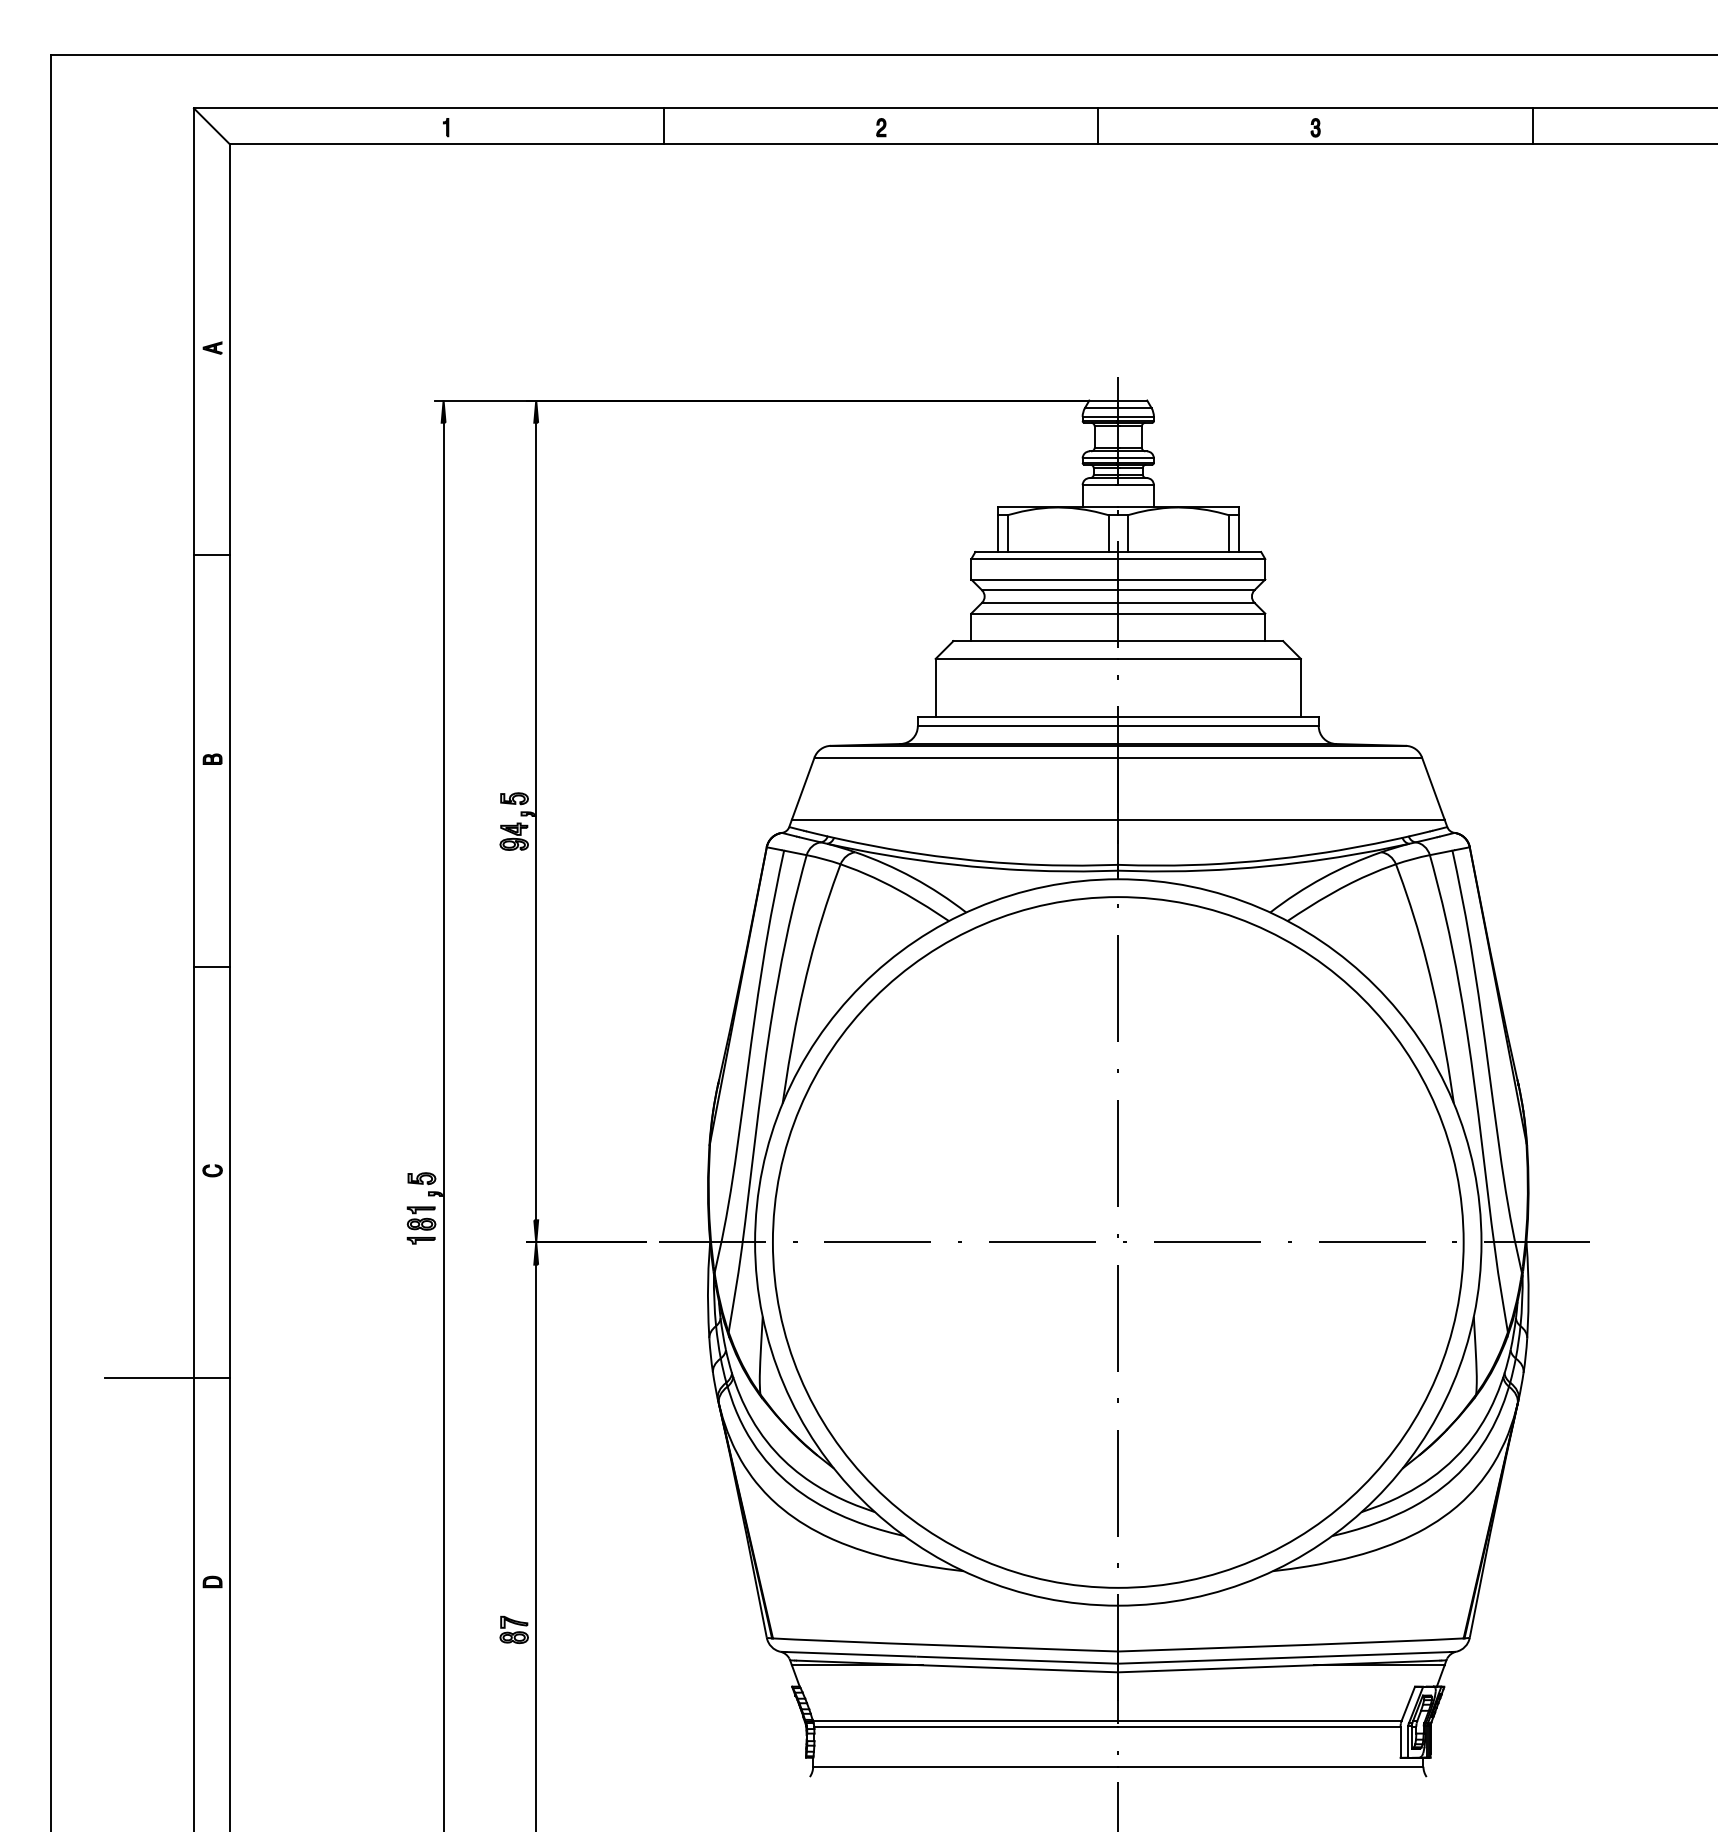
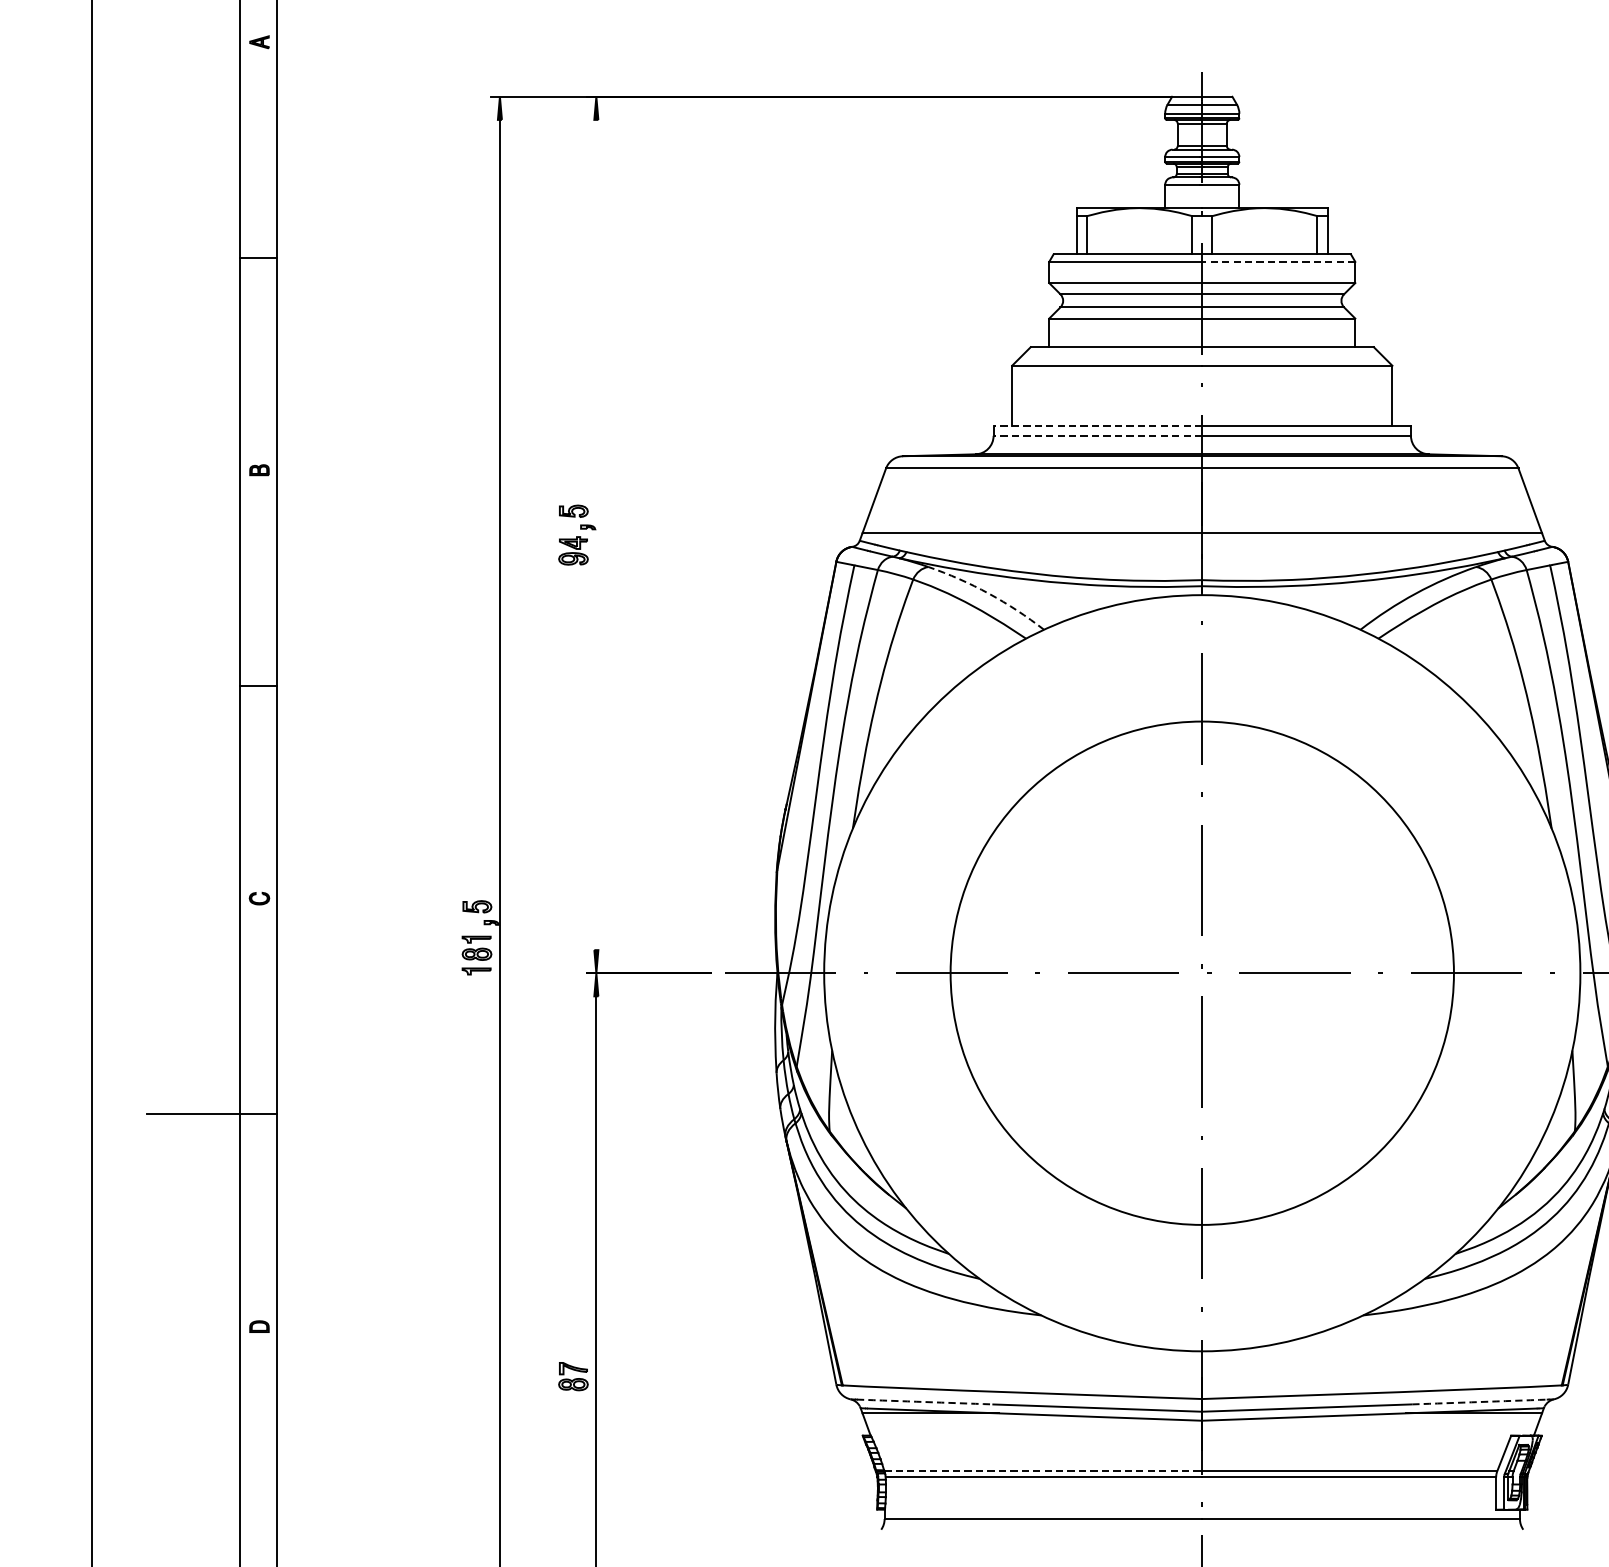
line: (1191, 559) -> (1278, 262), solid -> dashed
line: (1017, 716) -> (1097, 425), solid -> dashed
line: (1017, 726) -> (1097, 436), solid -> dashed
line: (536, 821) -> (596, 535), removed
arc: (913, 877) -> (989, 593), solid -> dashed
circle: (1117, 1242) -> (1201, 973), size x0.7
arc: (851, 1654) -> (924, 1402), solid -> dashed
arc: (1385, 1654) -> (1480, 1402), solid -> dashed
line: (965, 1720) -> (1043, 1470), solid -> dashed

